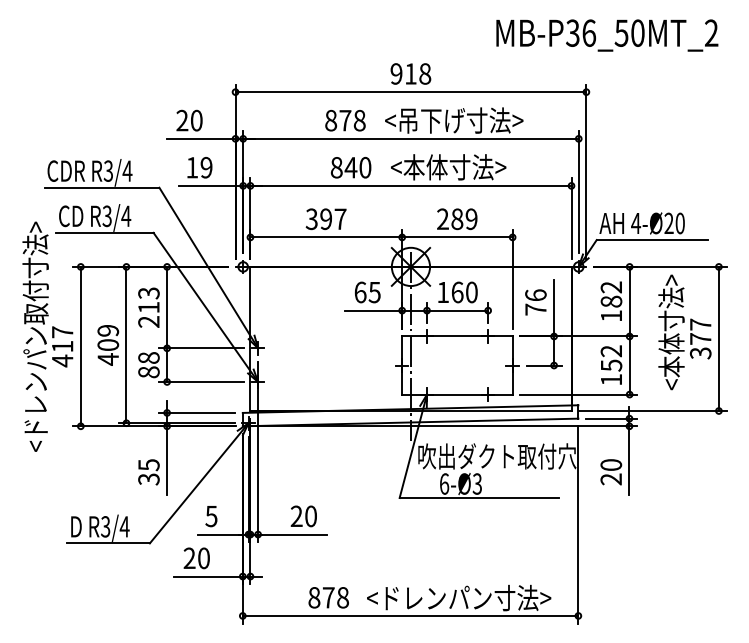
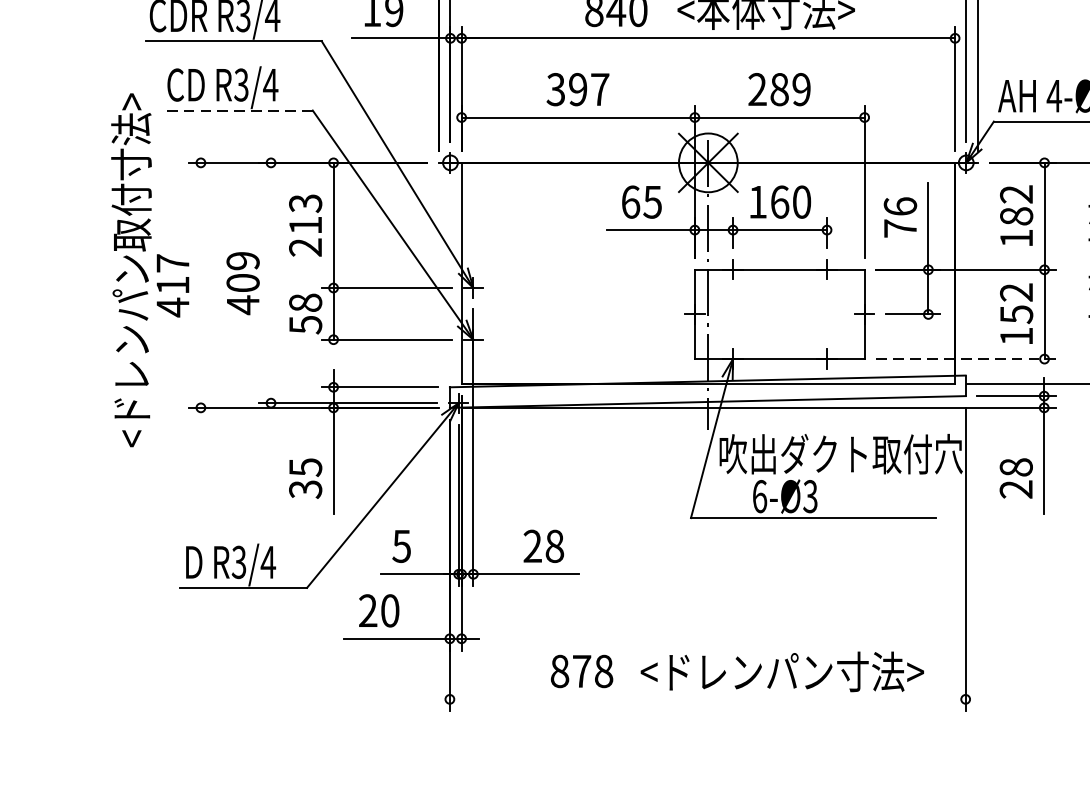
line: (104, 232) -> (237, 109), solid -> dashed
line: (126, 344) -> (271, 282), removed
line: (80, 346) -> (200, 285), removed
text: (148, 372) -> (304, 325), 88 -> 58
line: (578, 394) -> (965, 358), solid -> dashed
text: (611, 464) -> (1016, 466), 20 -> 28
text: (311, 516) -> (555, 546), 20 -> 28
line: (410, 615) -> (707, 698), removed

